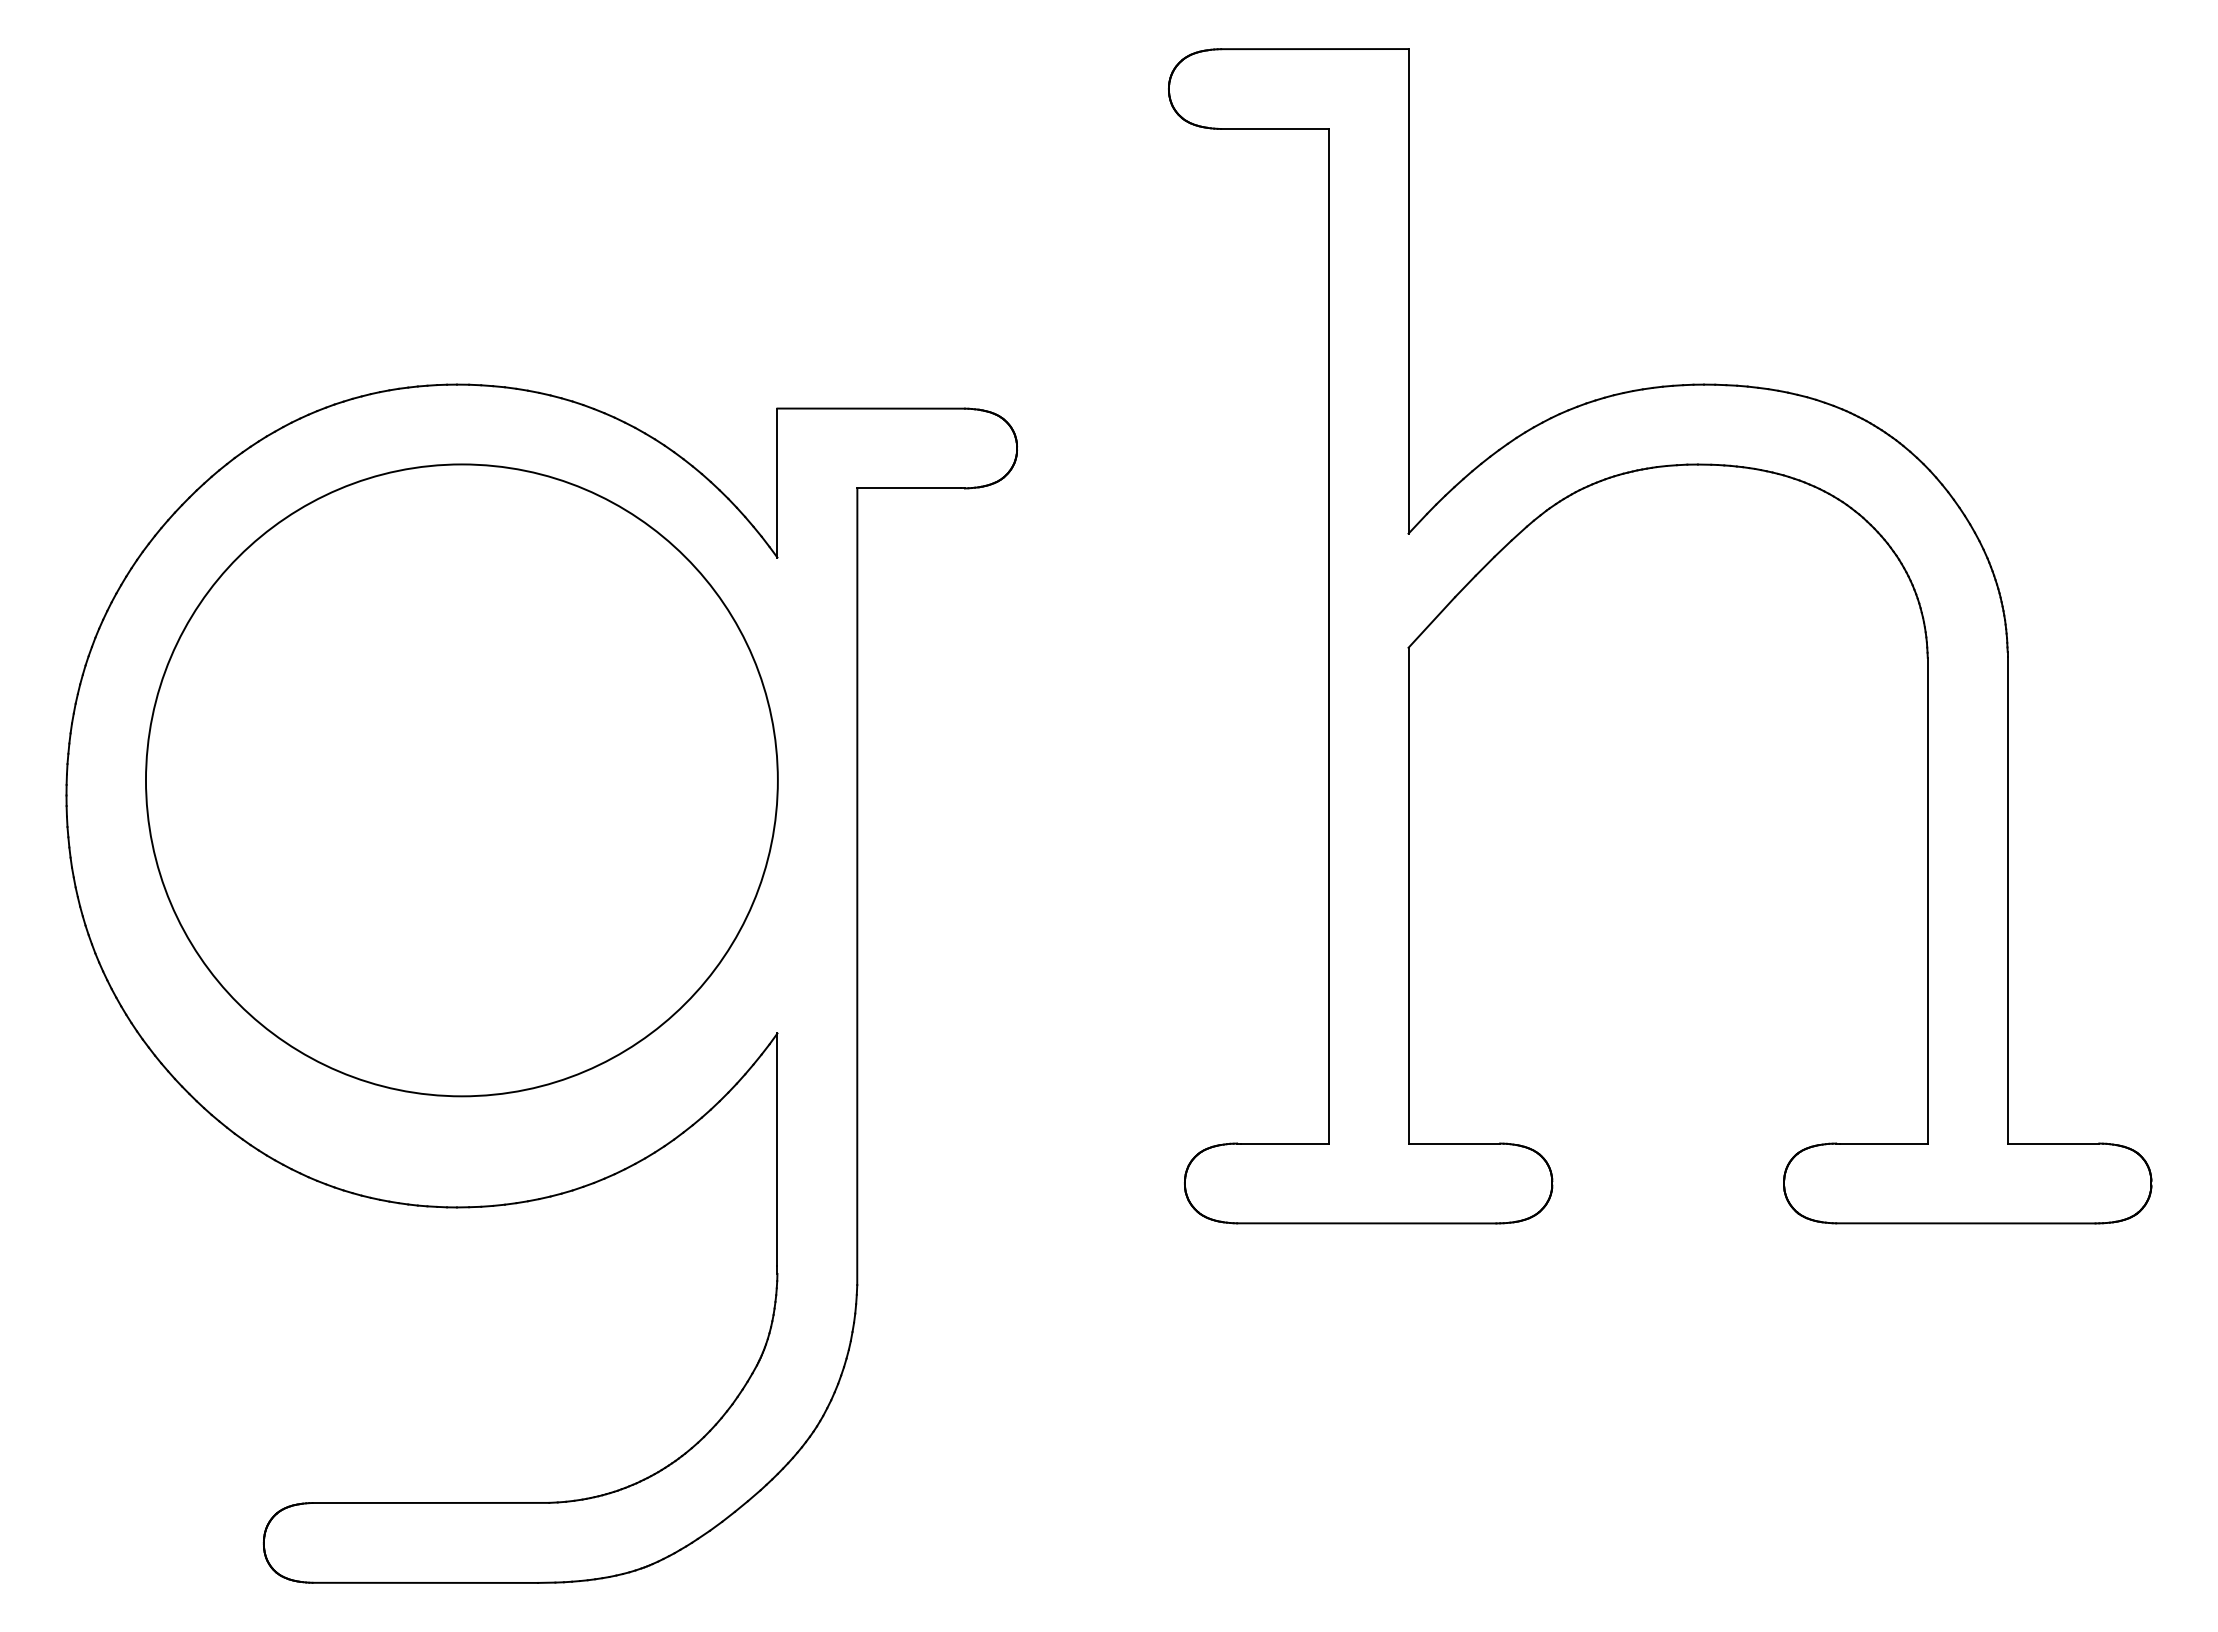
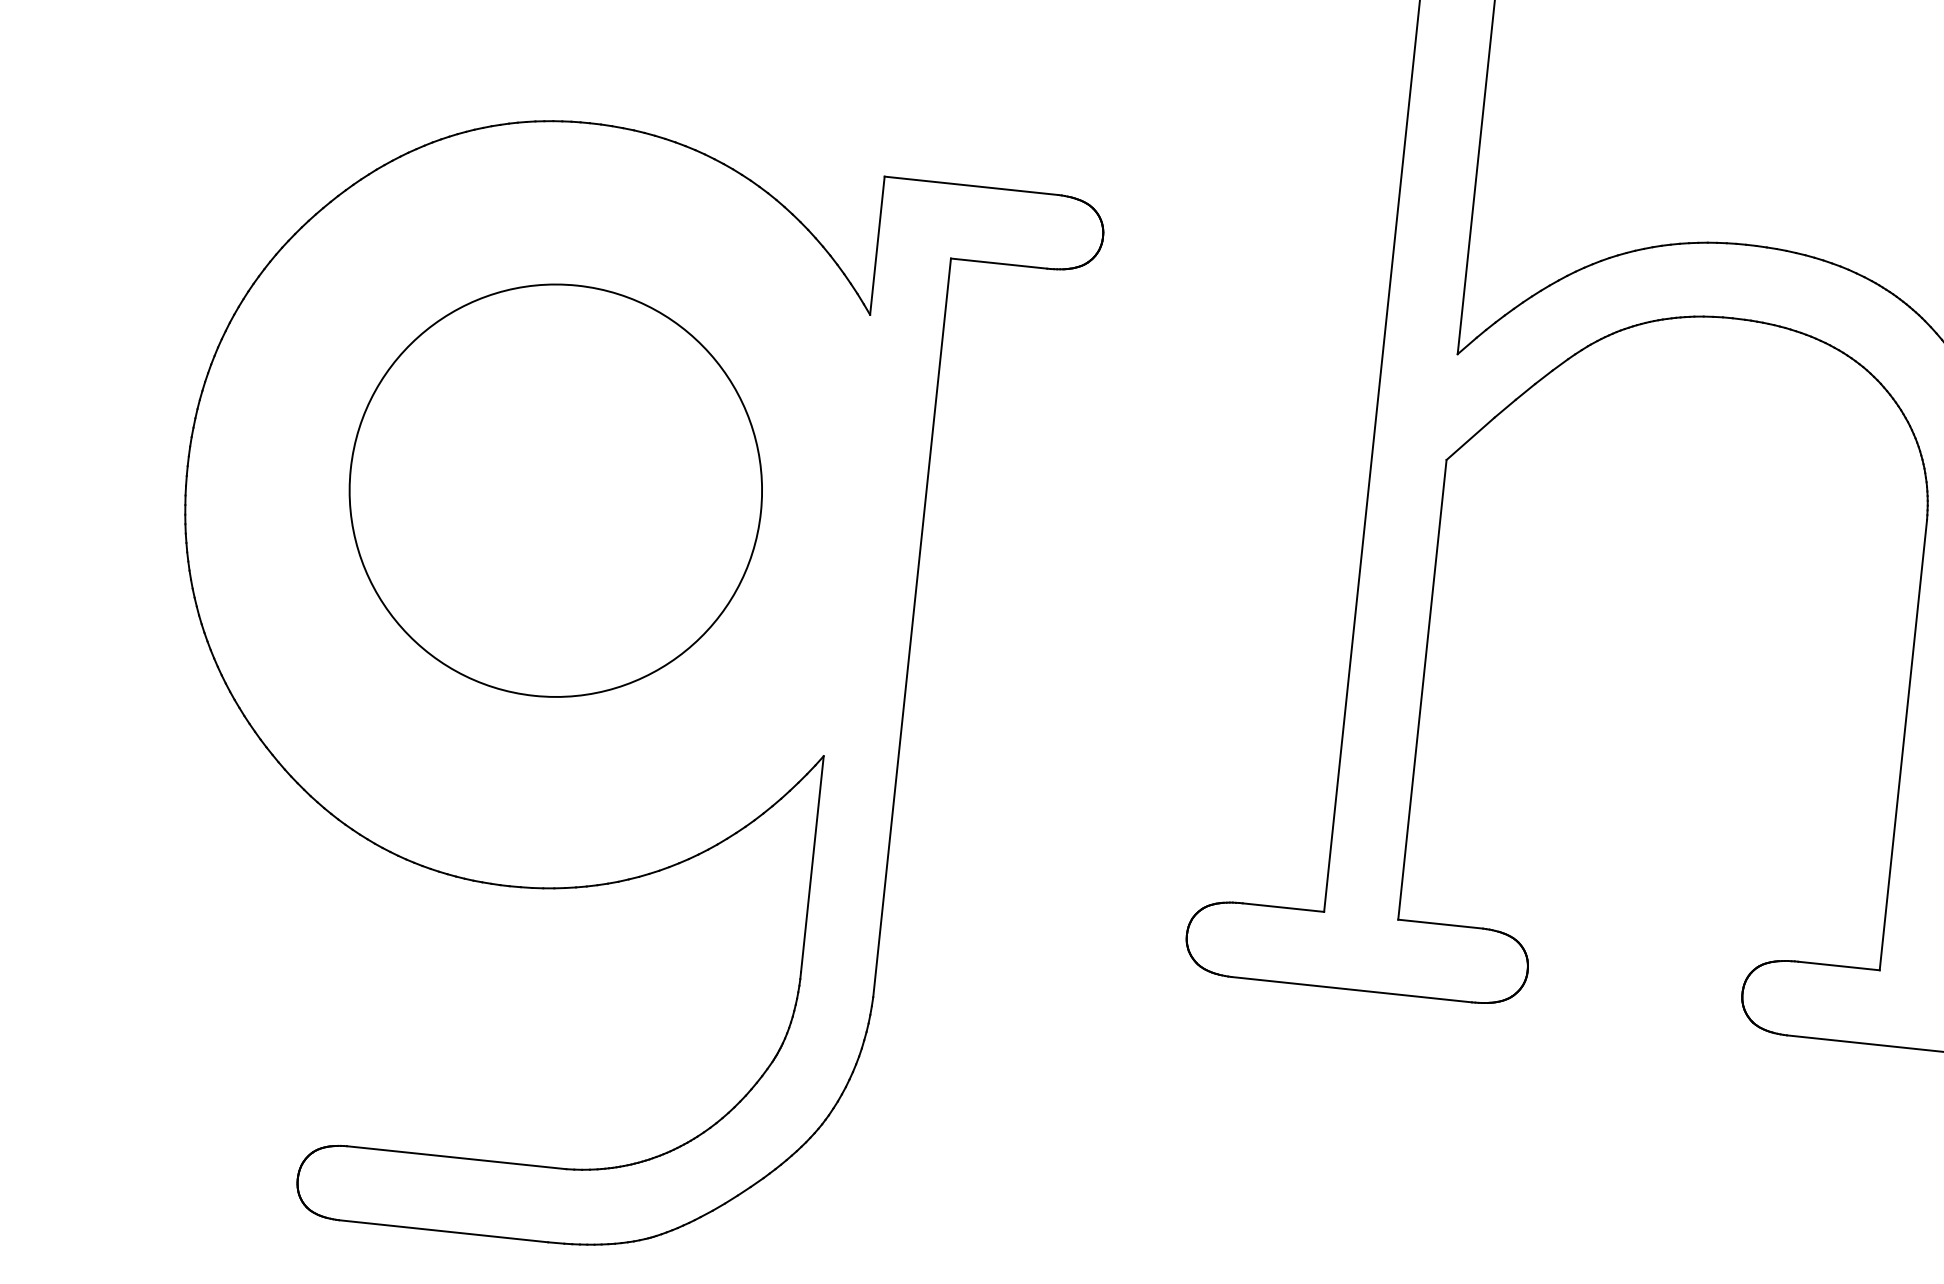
circle: (461, 780) -> (555, 490), size x0.7

